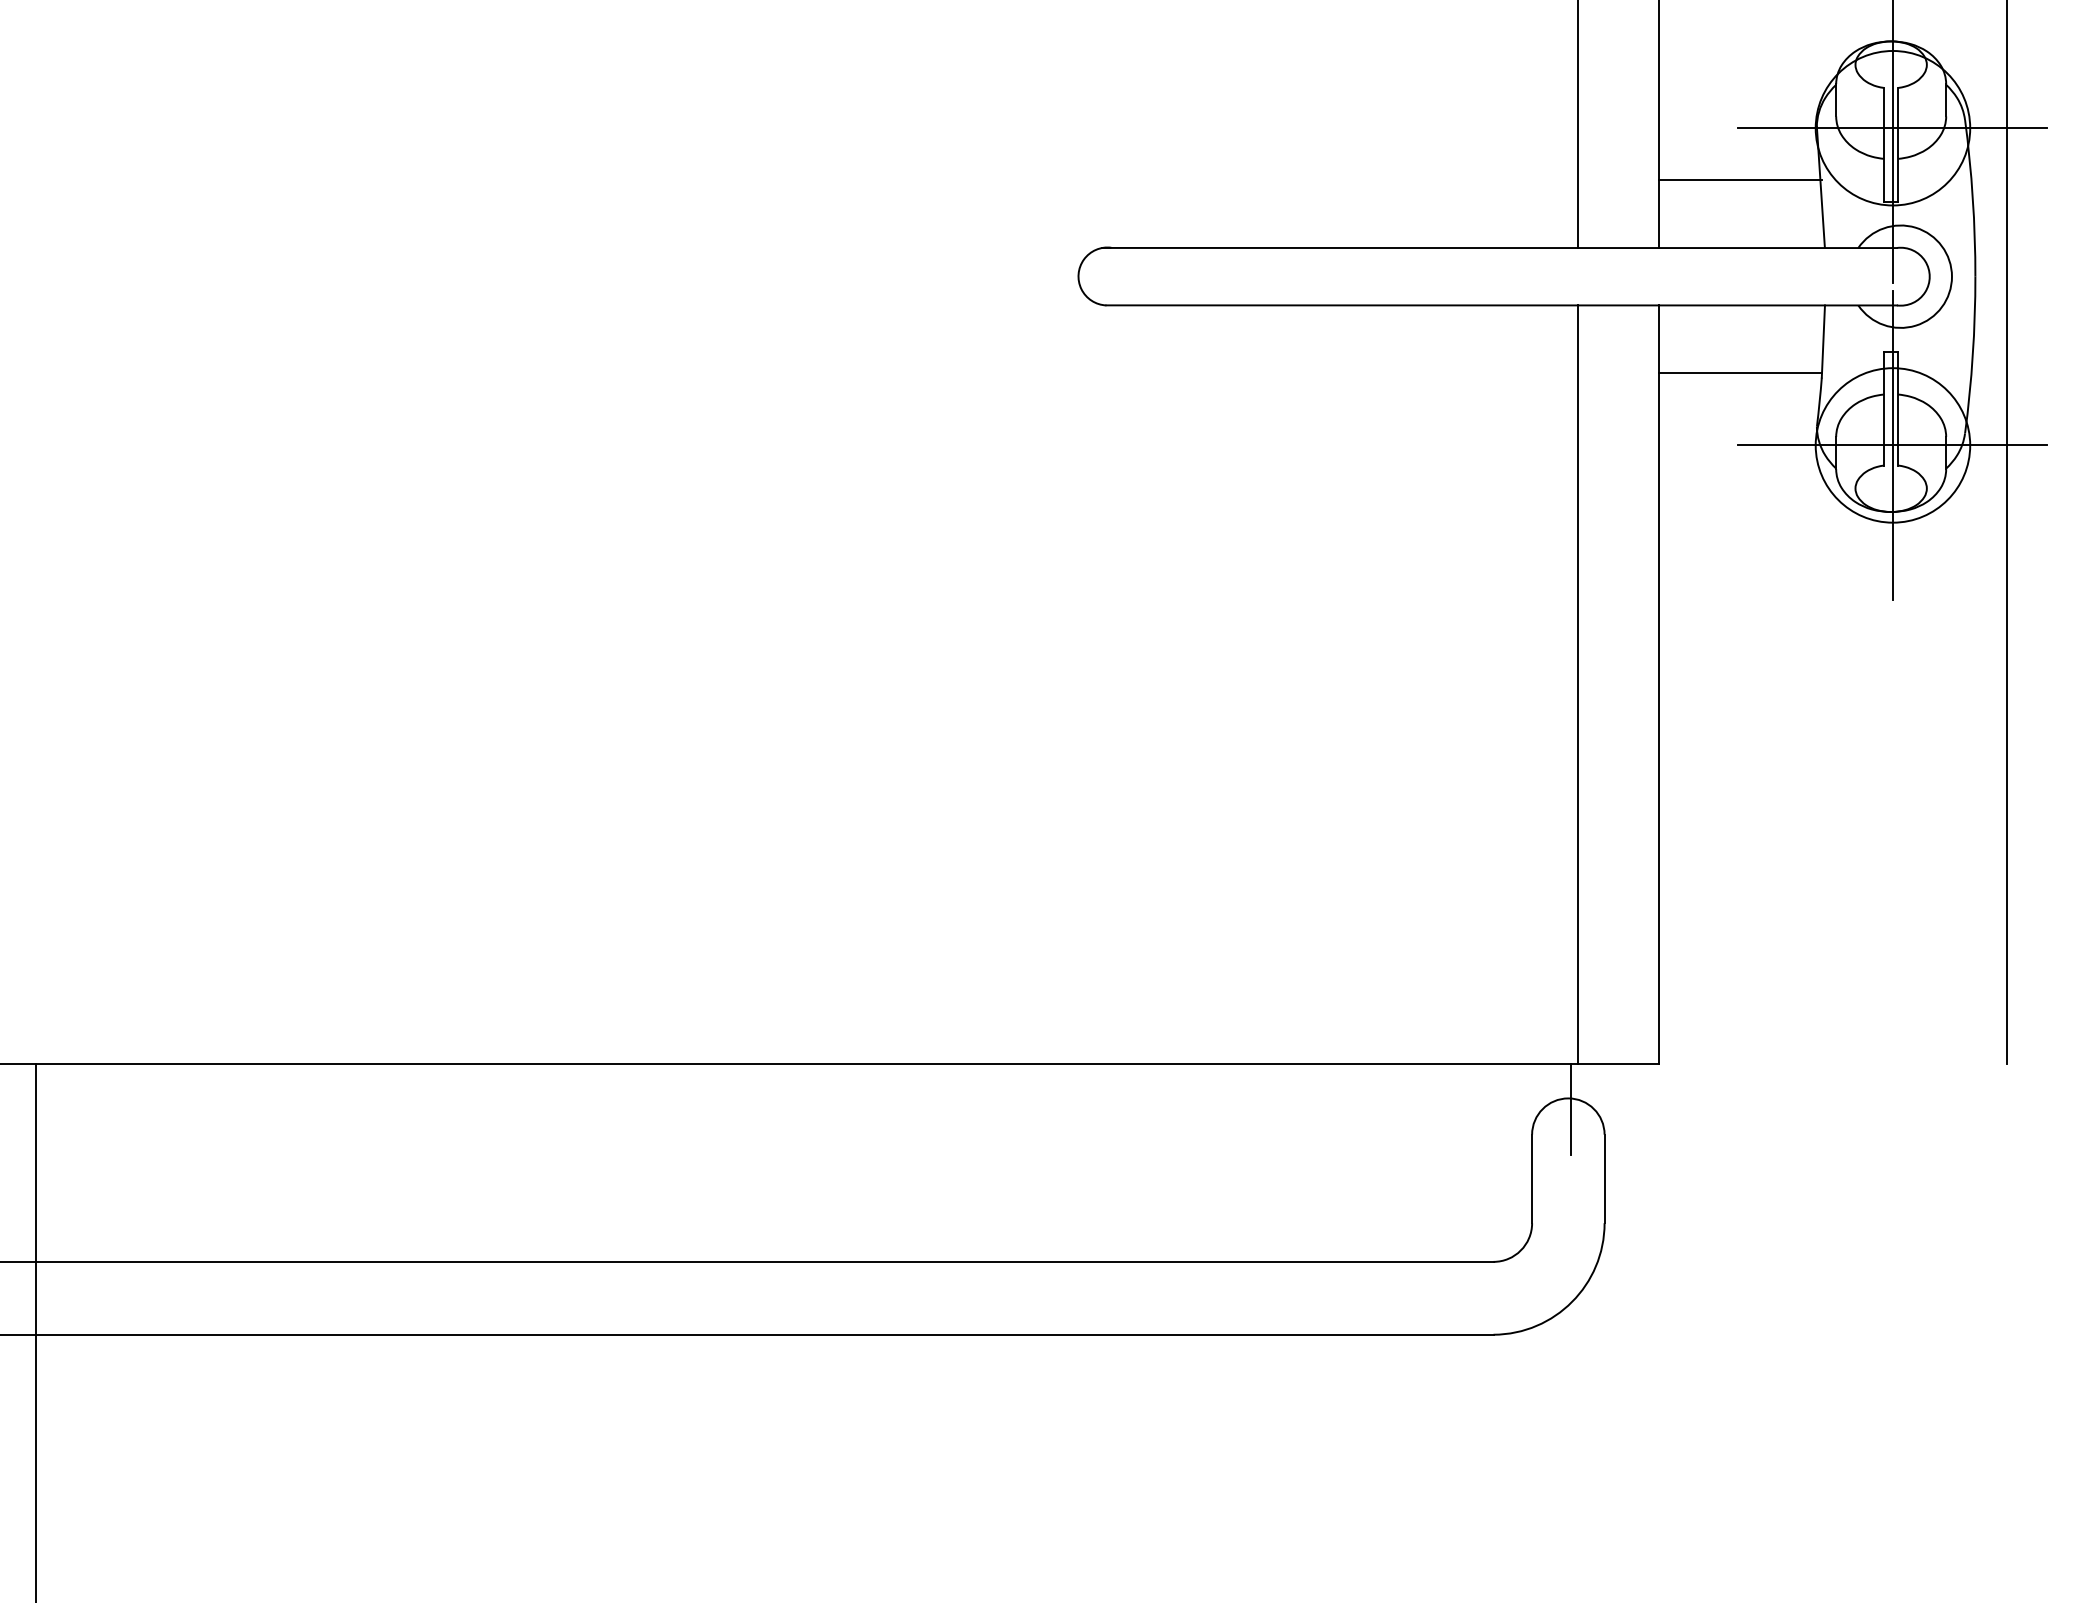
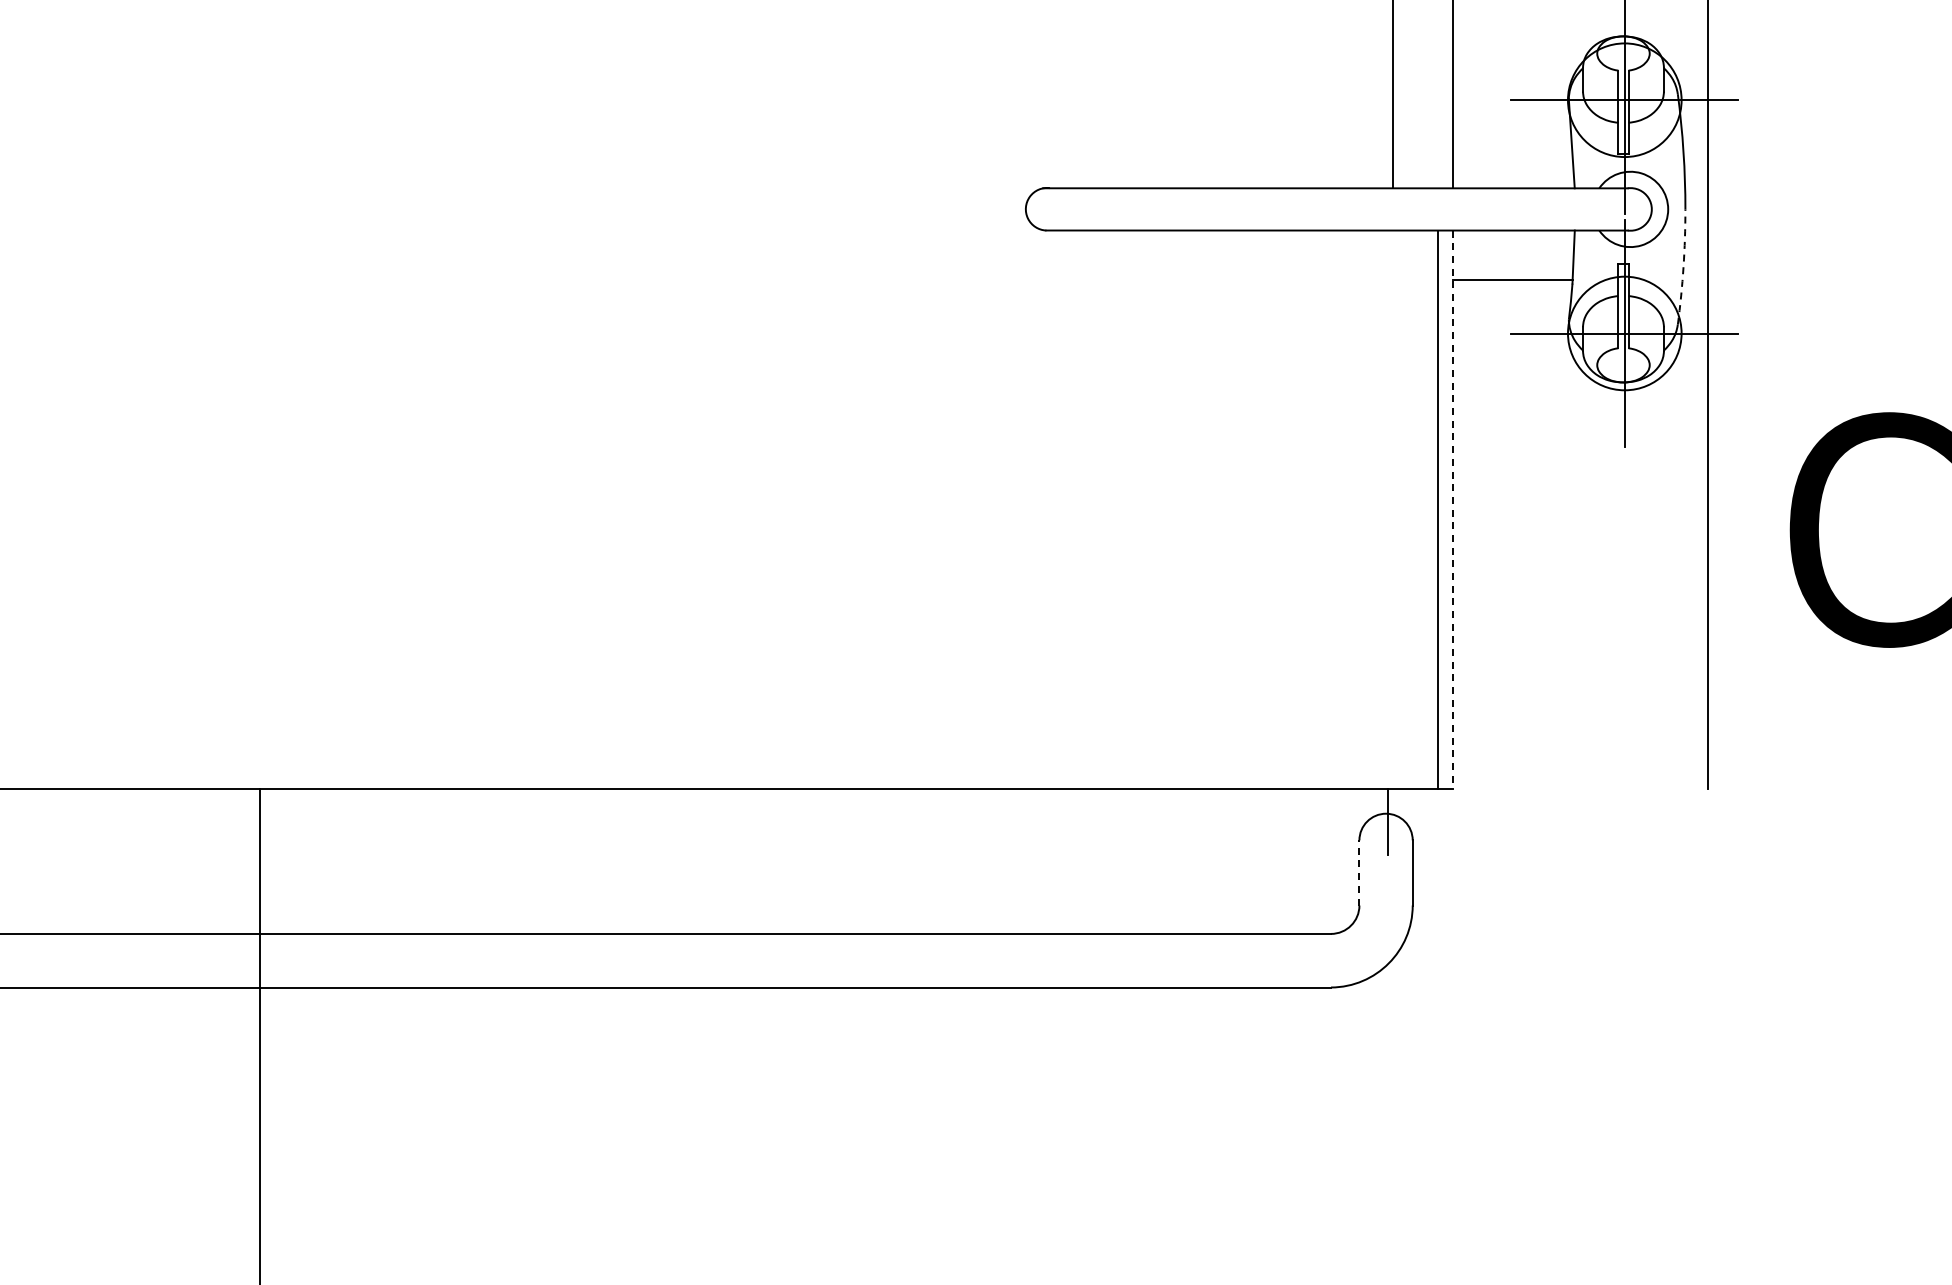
line: (1740, 180) -> (1512, 138), removed
arc: (1972, 355) -> (1683, 267), solid -> dashed
line: (1577, 684) -> (1437, 509), moved
line: (1658, 684) -> (1452, 509), solid -> dashed
line: (1532, 1178) -> (1359, 872), solid -> dashed

